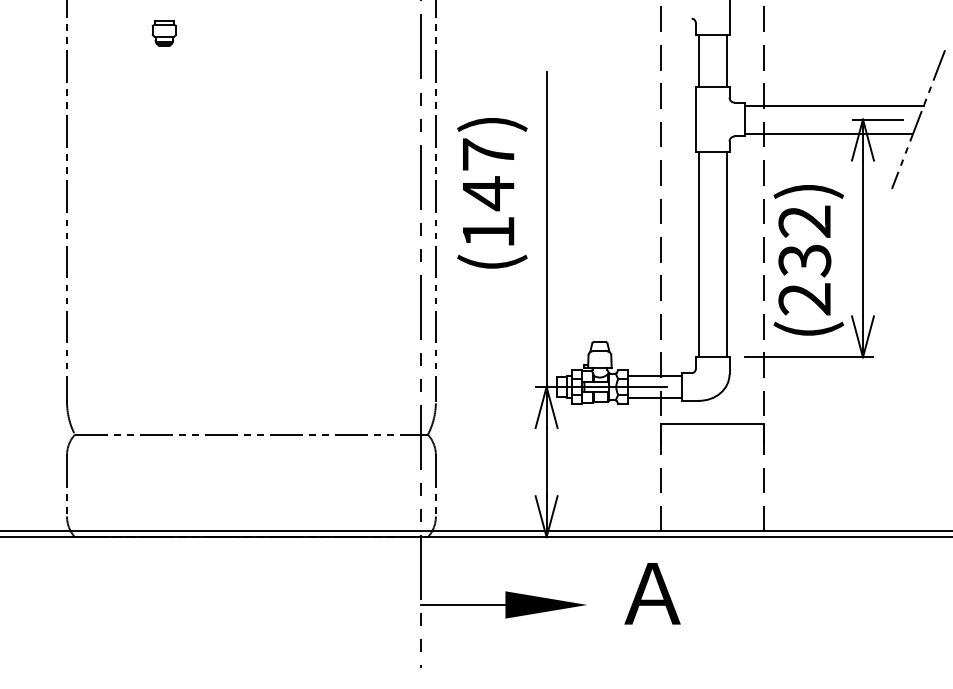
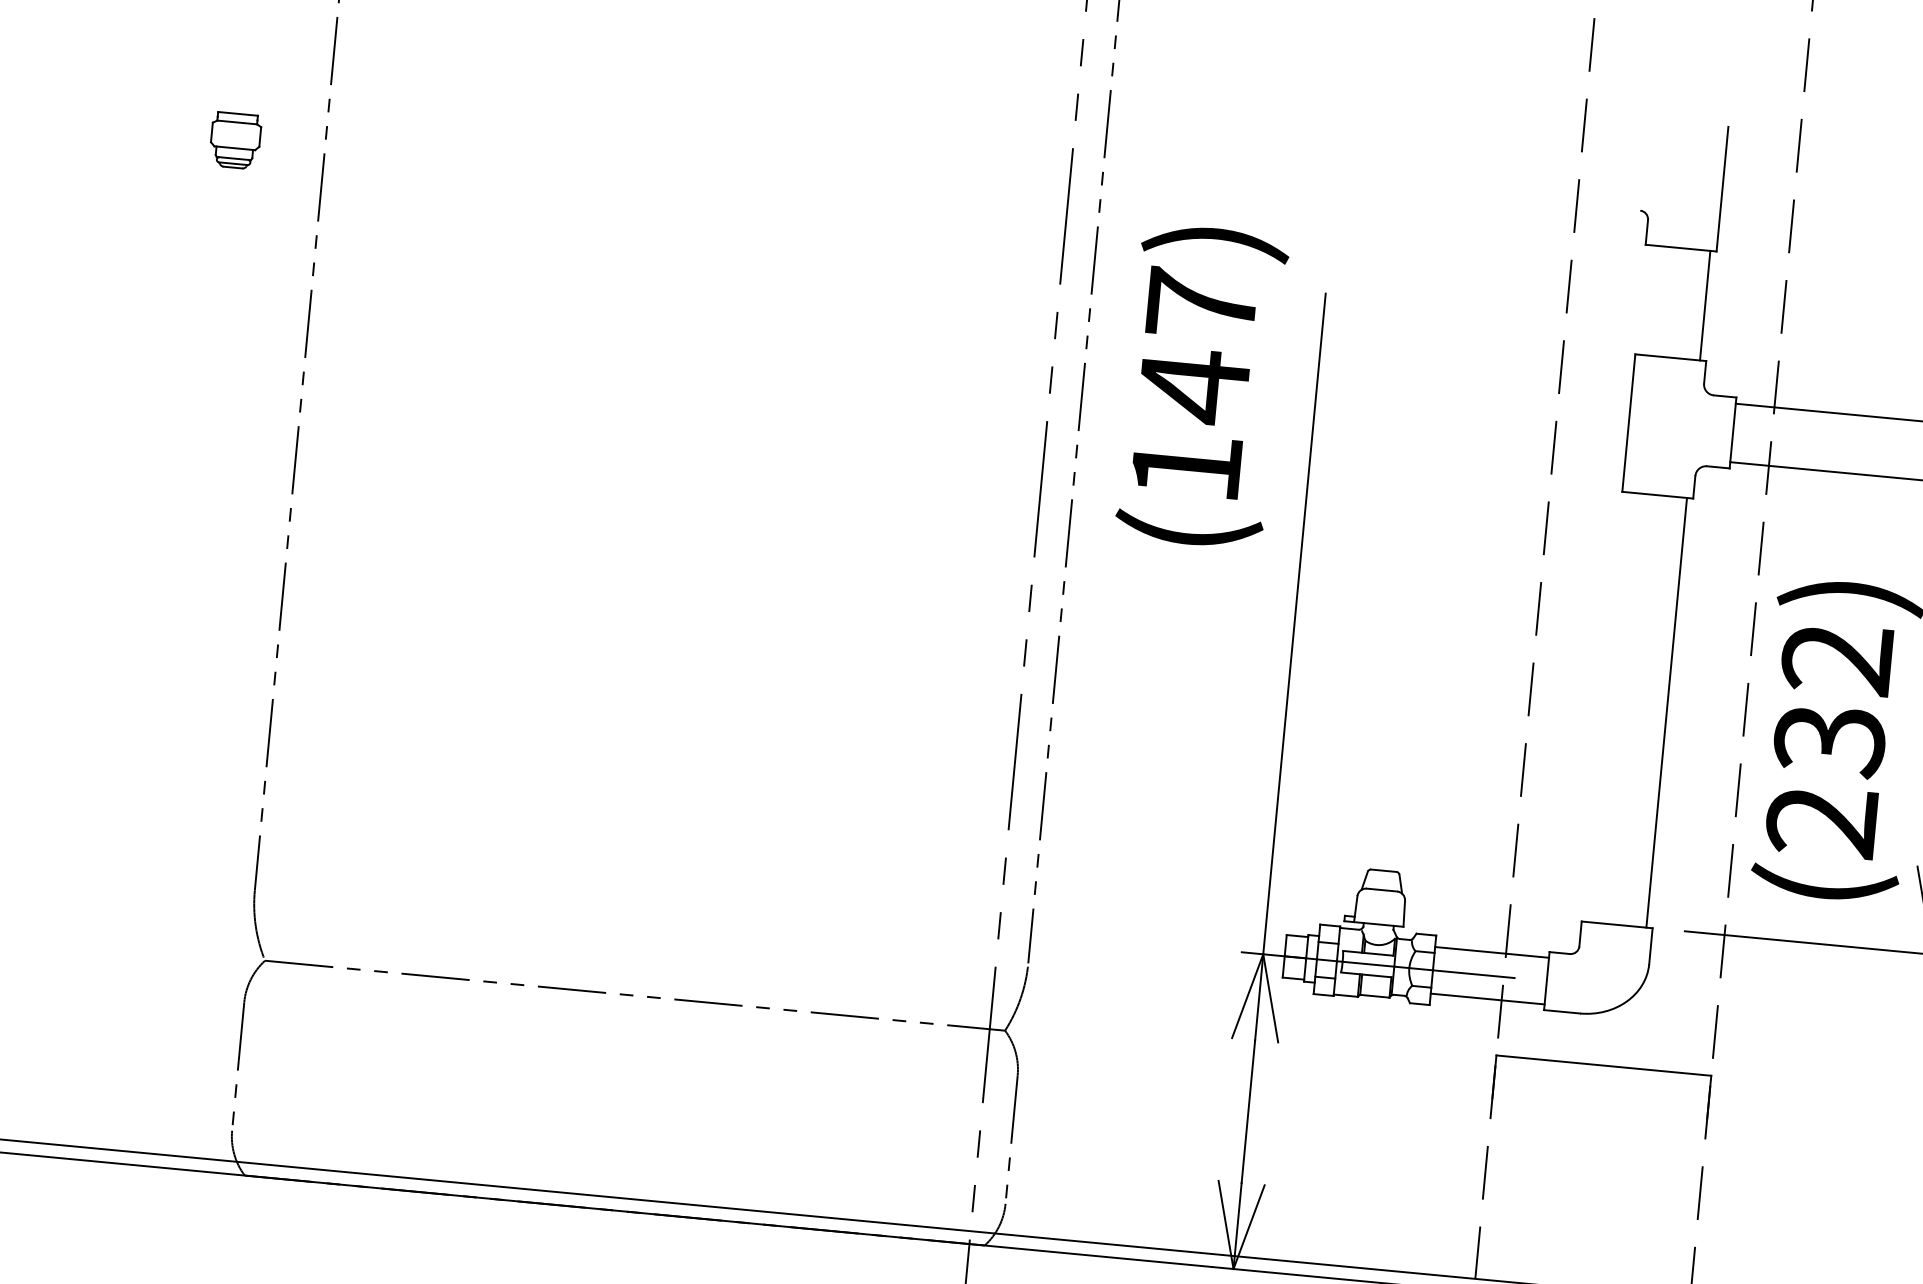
part: (163, 33) -> (233, 140), moved
line: (698, 60) -> (1646, 299), removed
text: (492, 193) -> (1202, 386), moved
line: (698, 254) -> (1607, 706), removed

